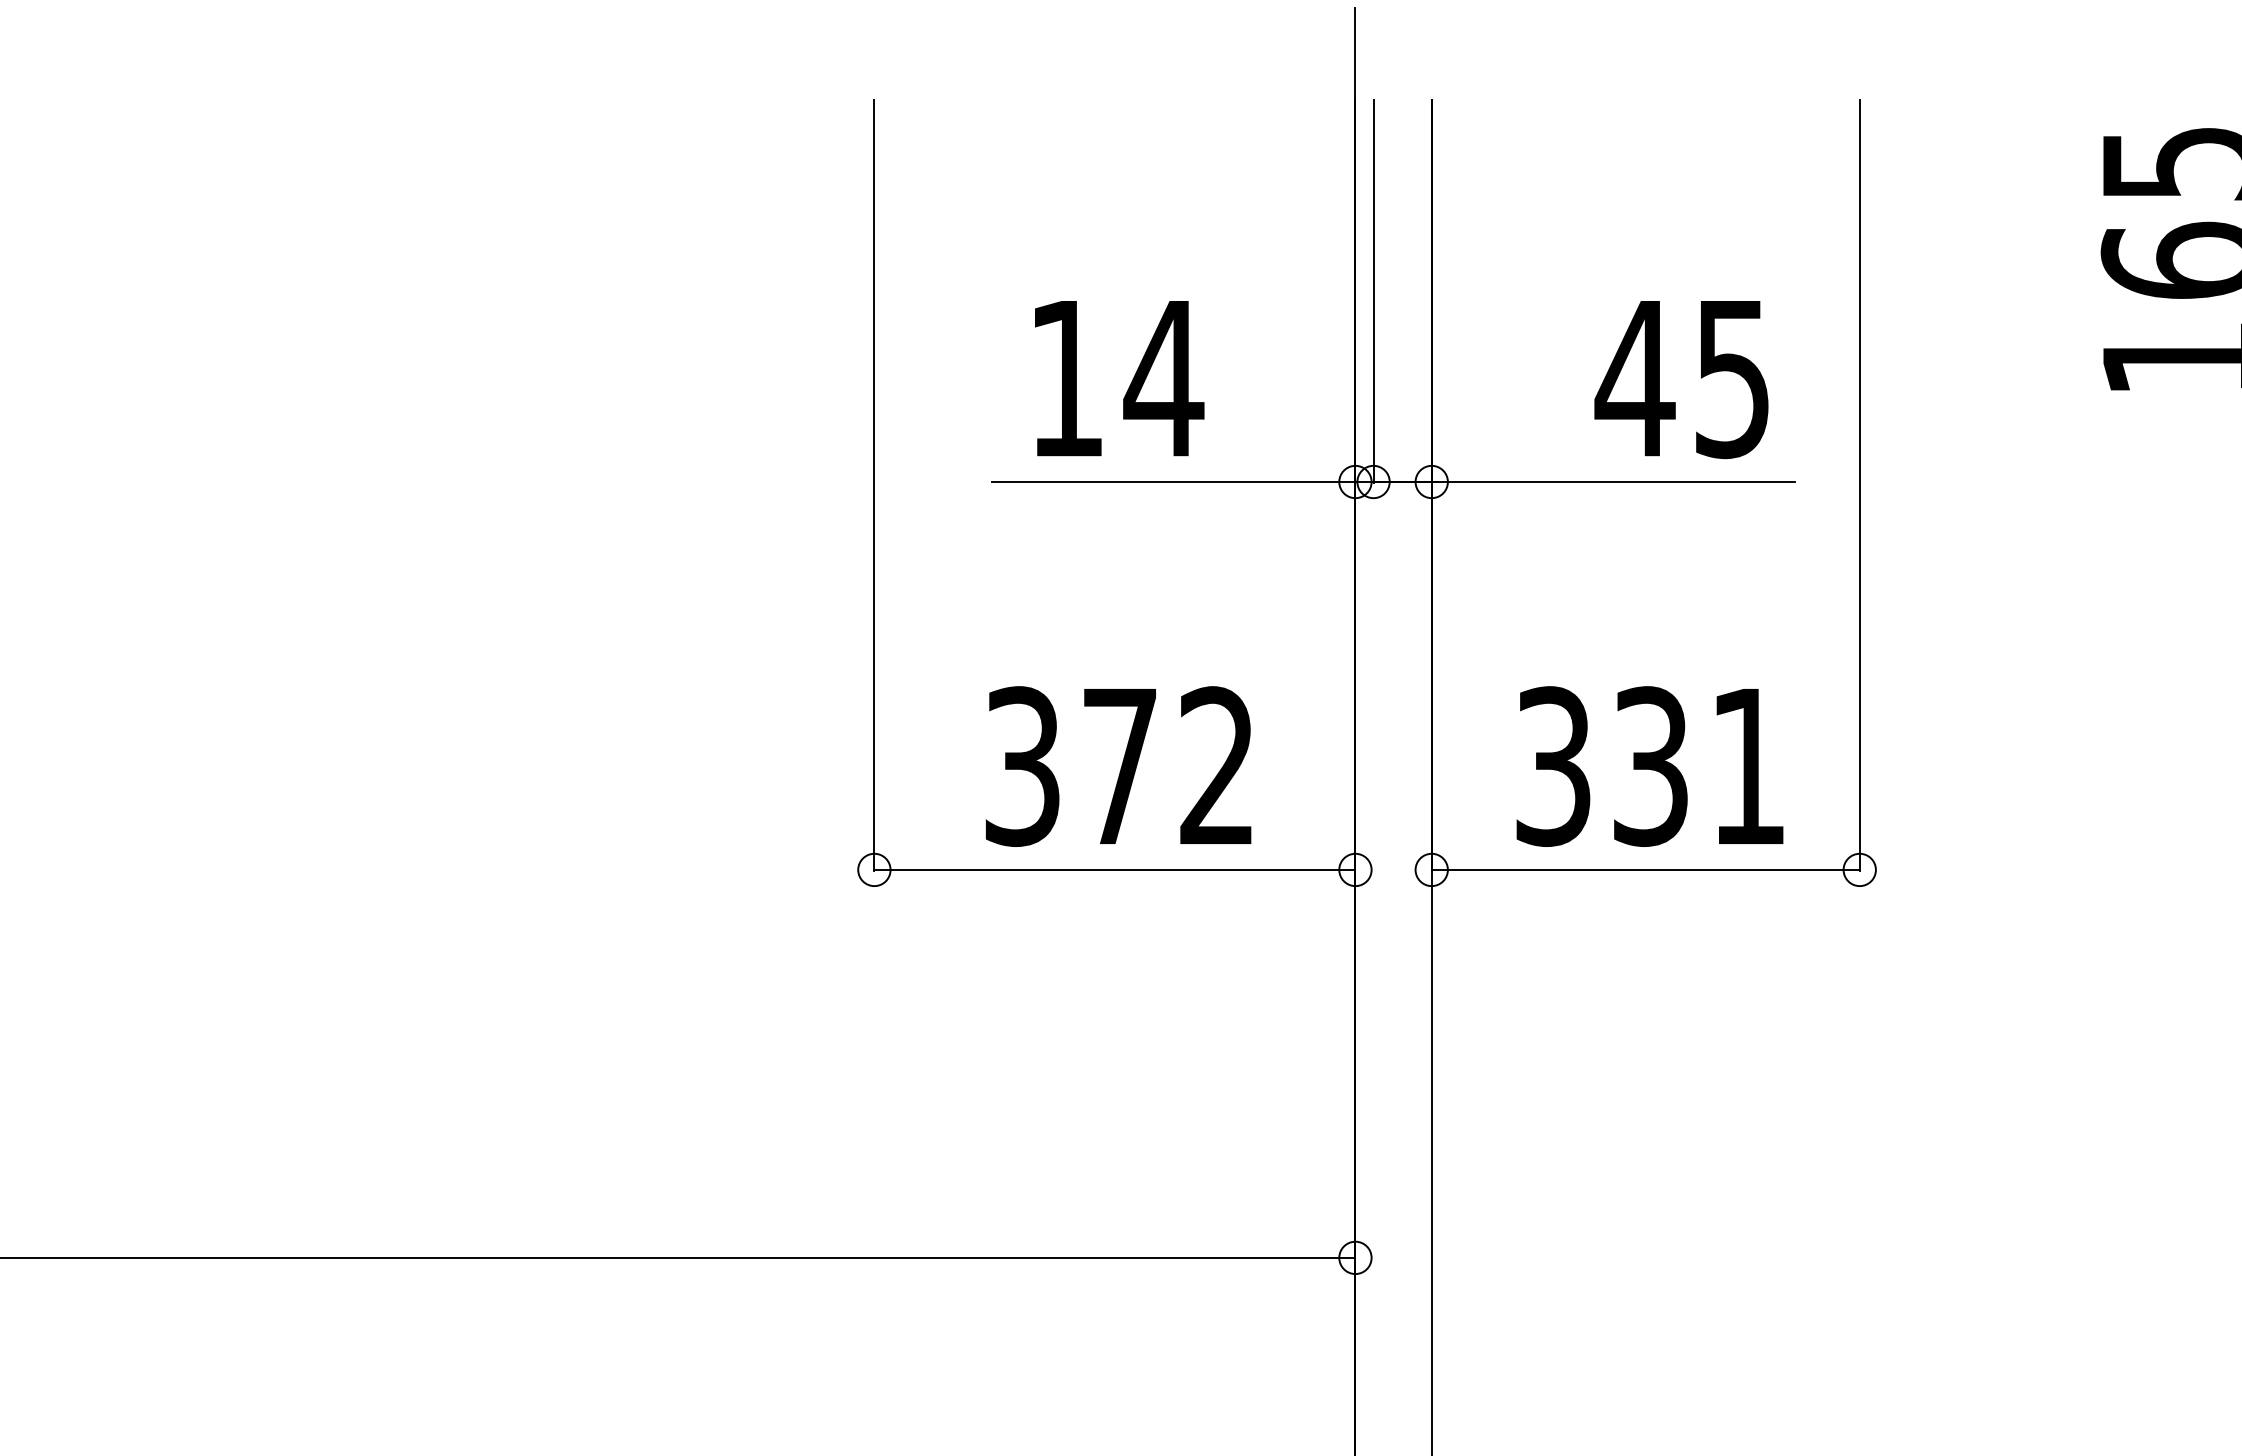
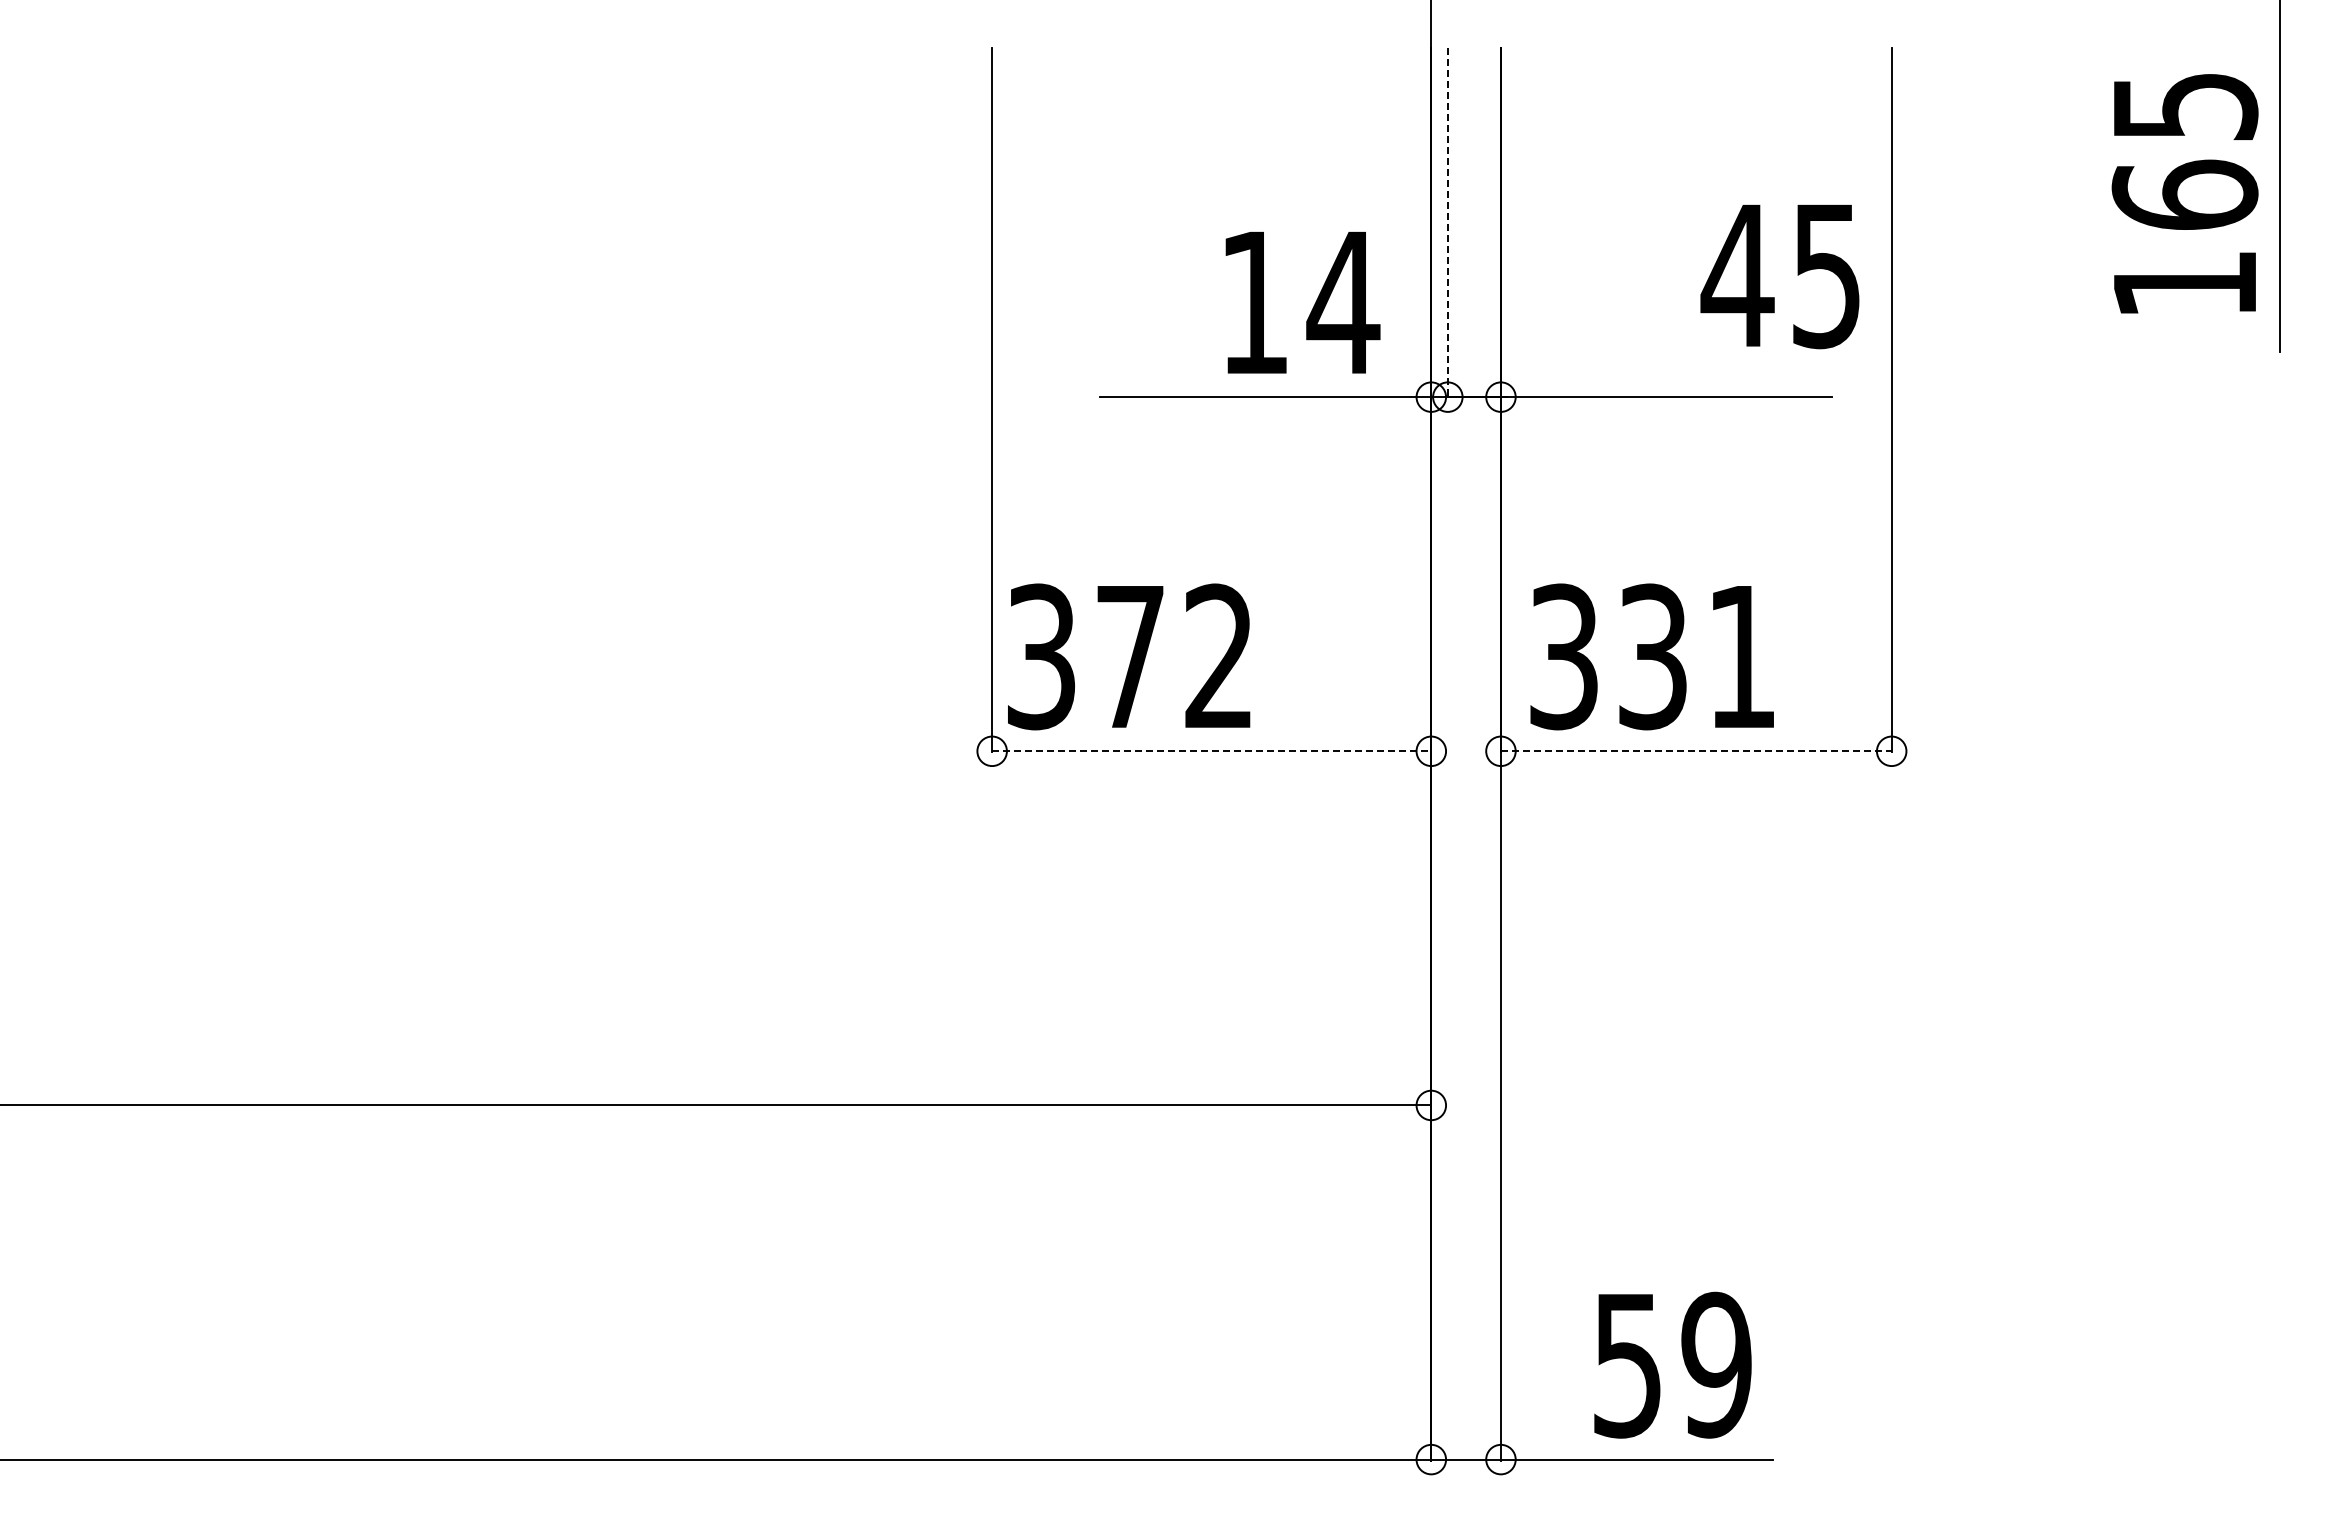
line: (1373, 291) -> (1447, 223), solid -> dashed
text: (1119, 378) -> (1302, 302), moved
text: (1680, 380) -> (1779, 277), moved
text: (1119, 766) -> (1129, 656), moved
text: (1649, 766) -> (1651, 656), moved
line: (1114, 870) -> (1211, 751), solid -> dashed
line: (1645, 870) -> (1696, 751), solid -> dashed

